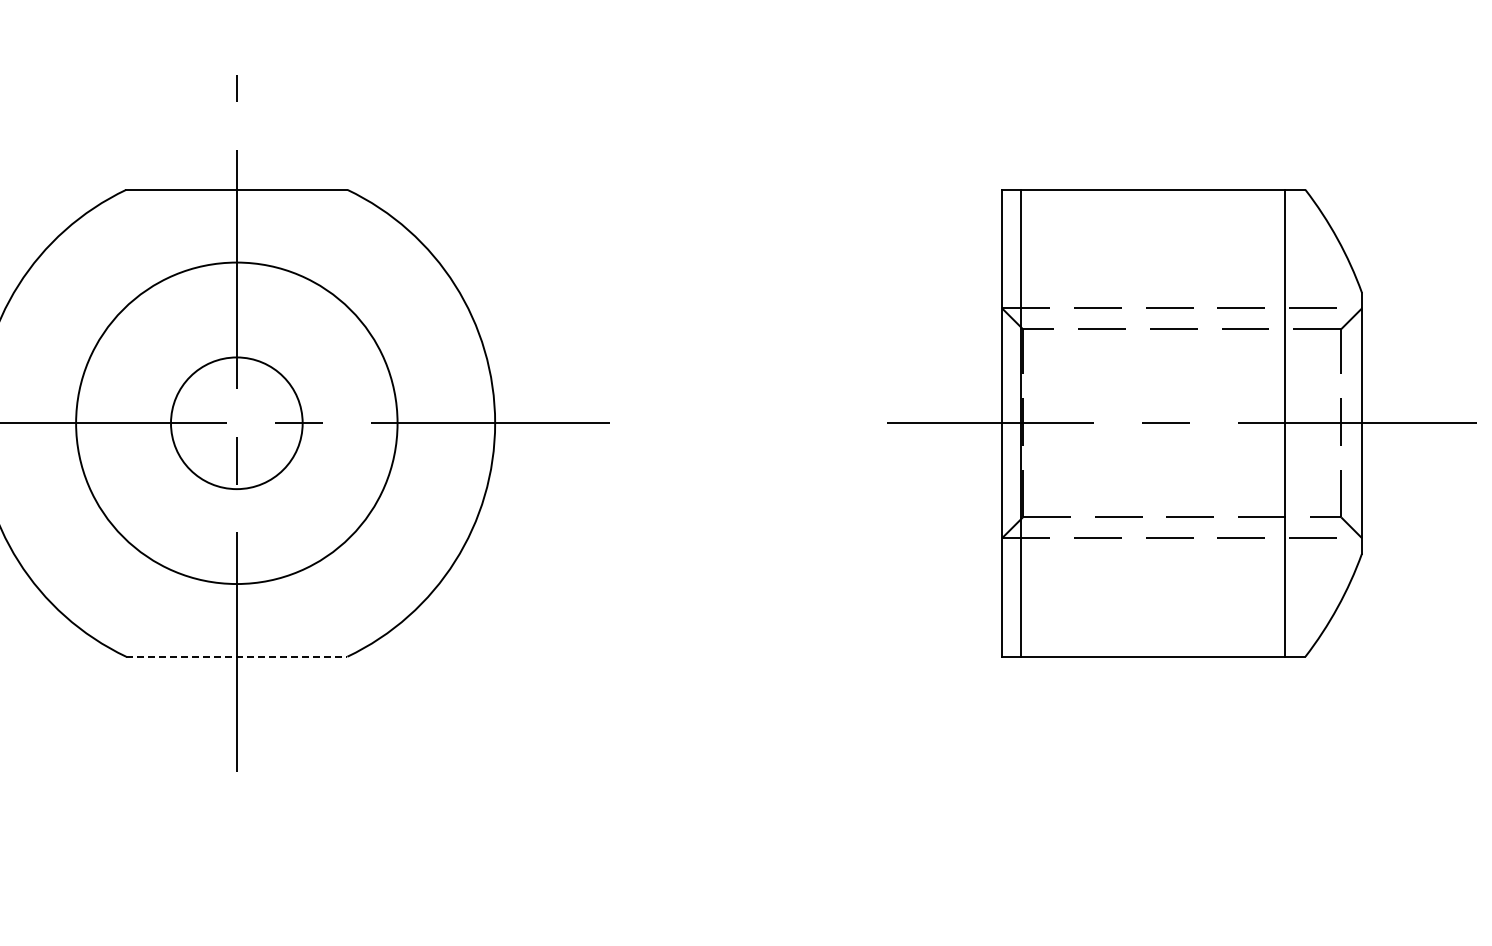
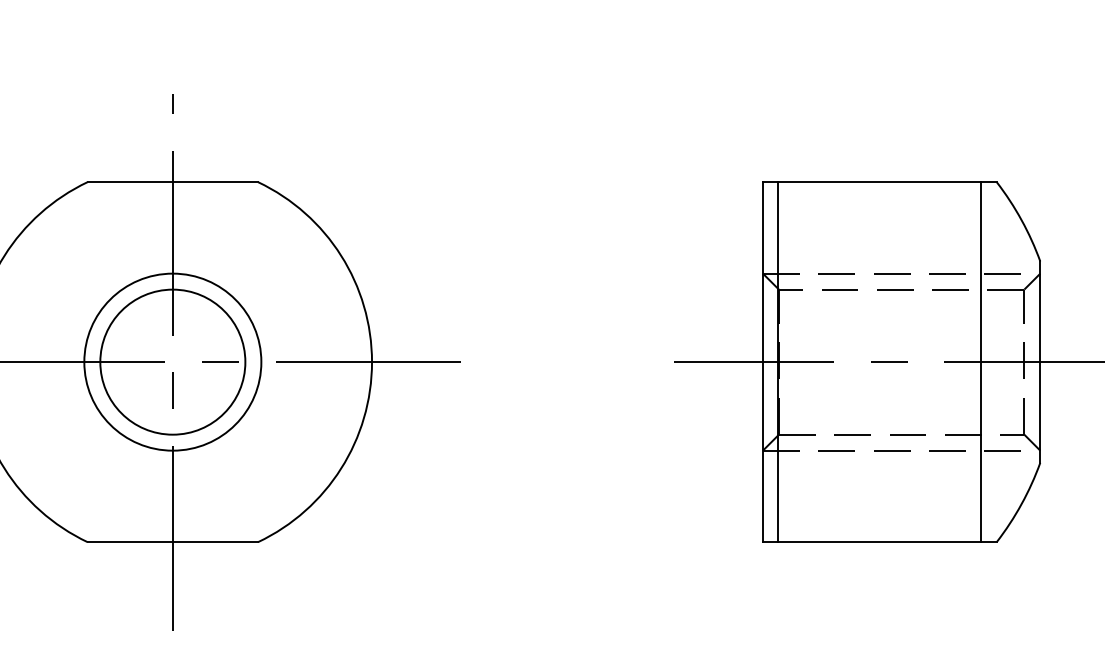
circle: (236, 423) -> (172, 362), size x0.71
circle: (236, 423) -> (172, 362), size x1.43
line: (236, 656) -> (172, 541), dashed -> solid

